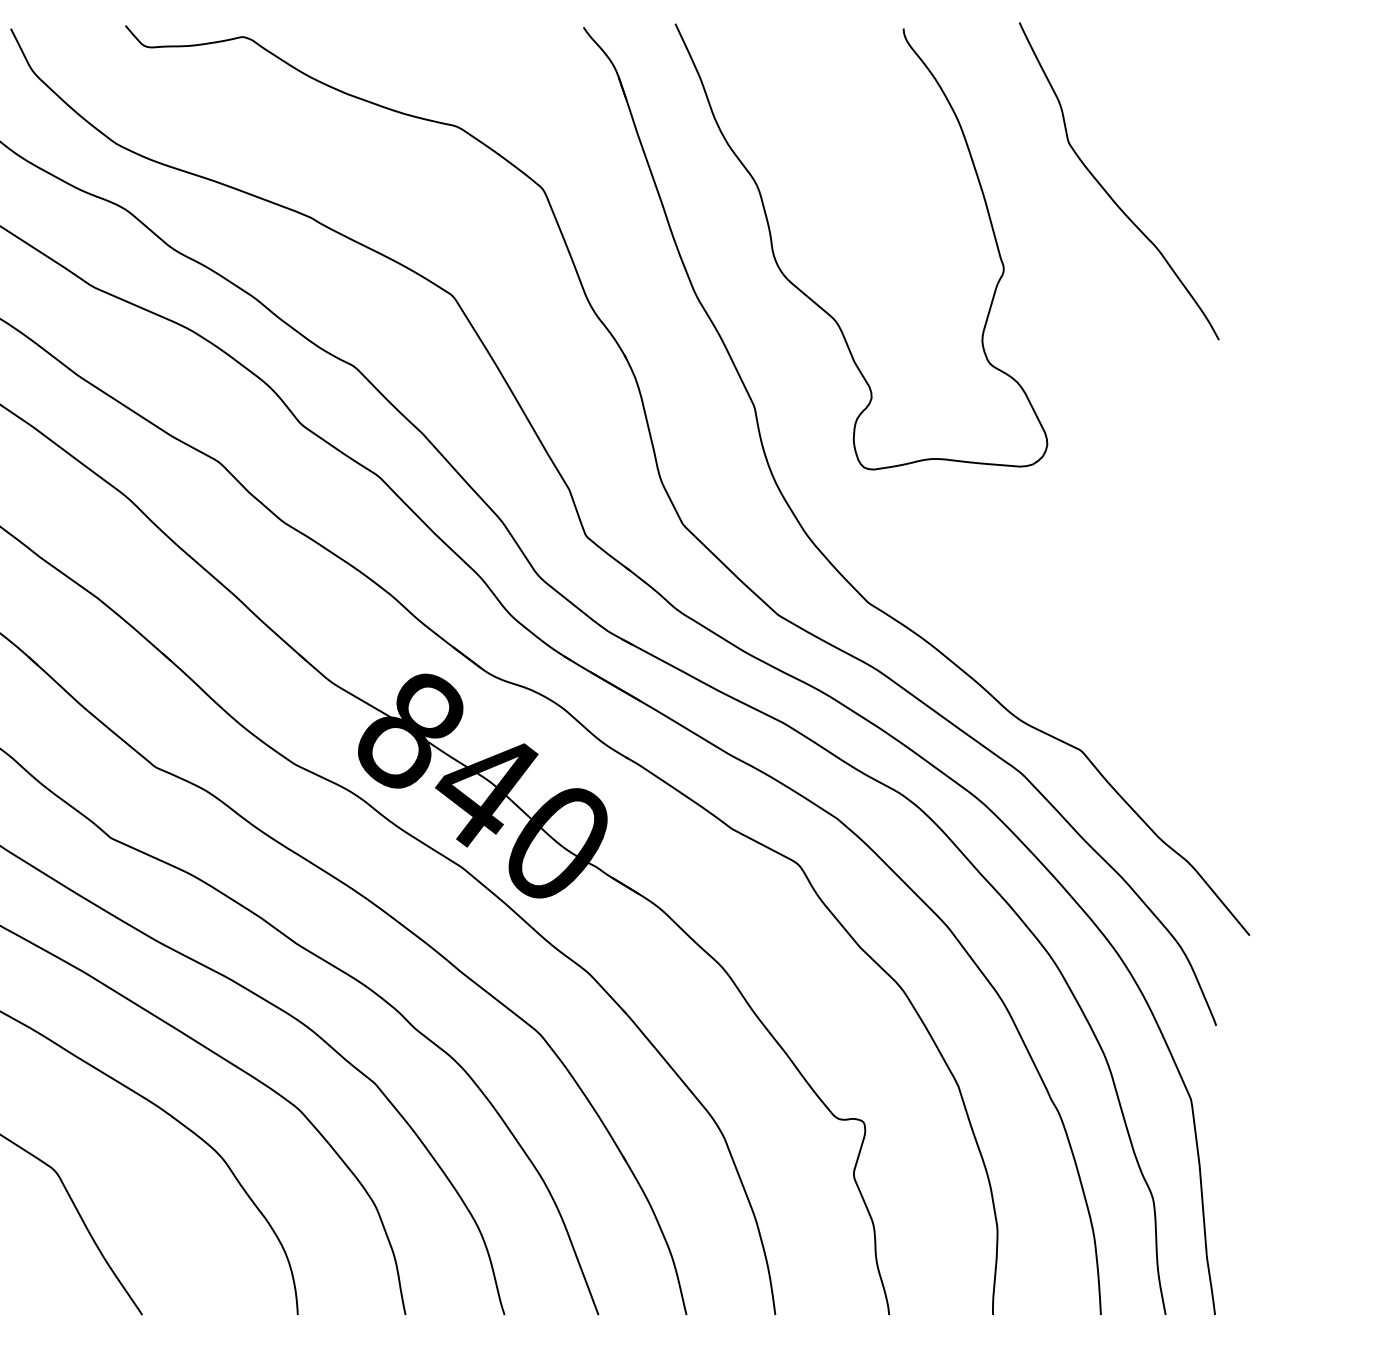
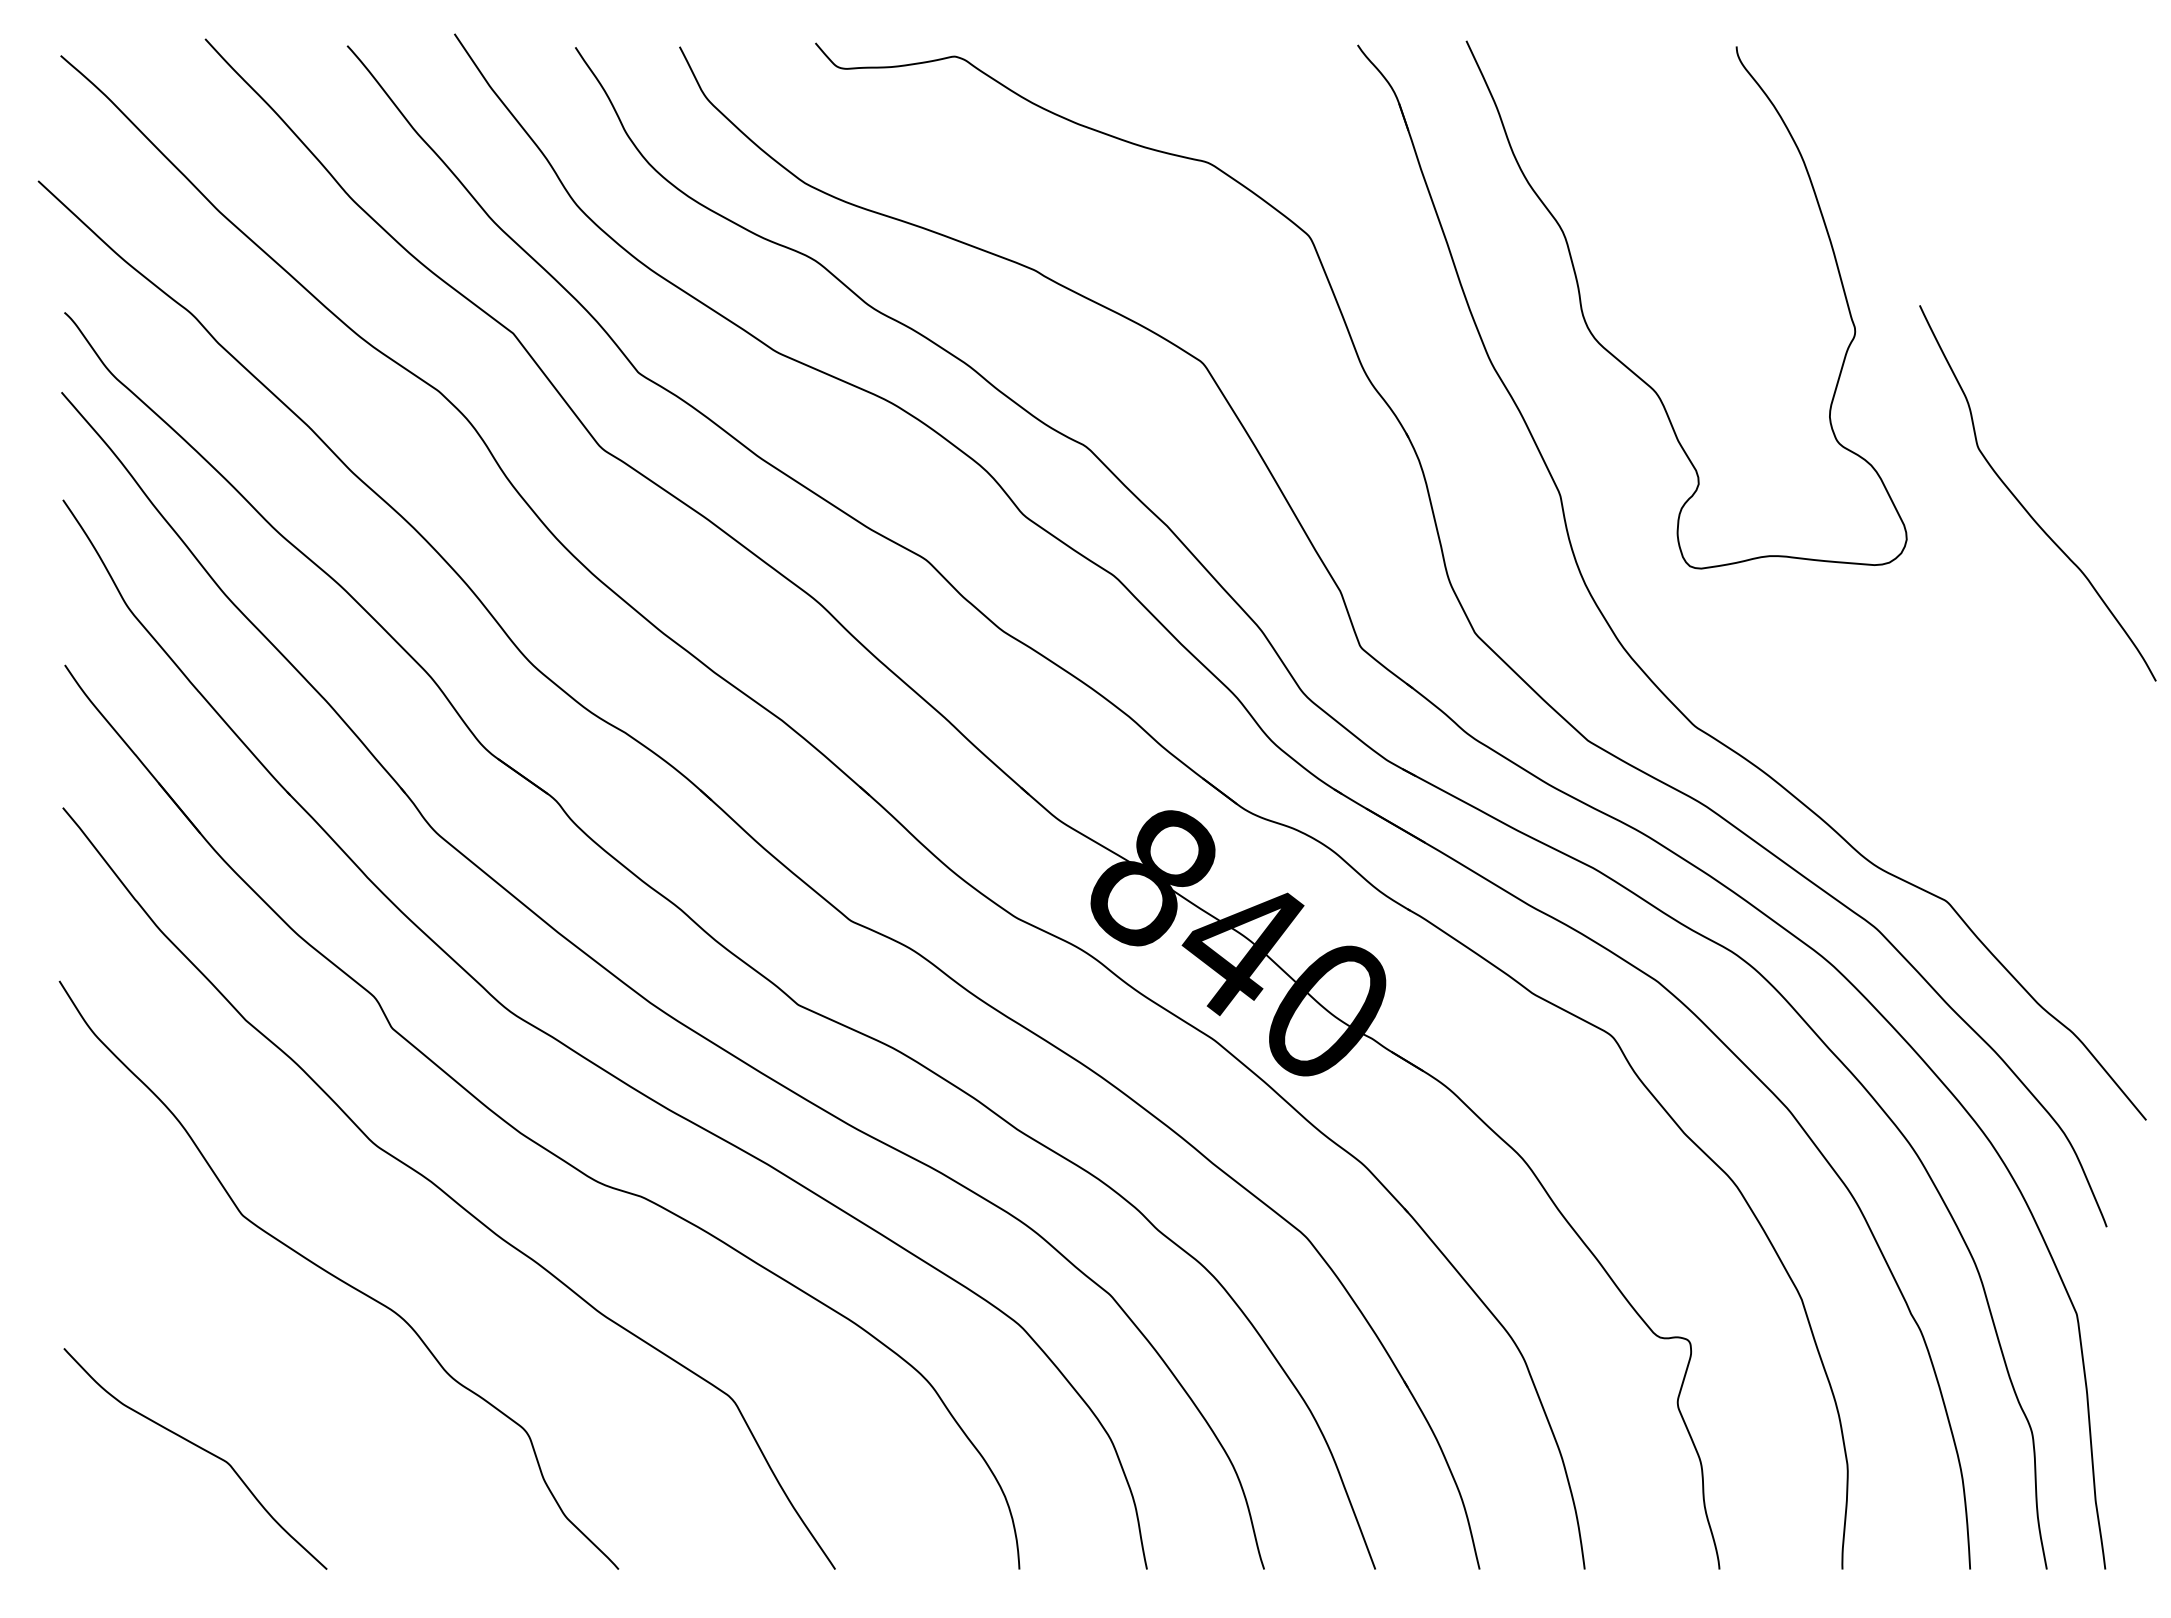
curve: (1107, 192) -> (2024, 506), moved

